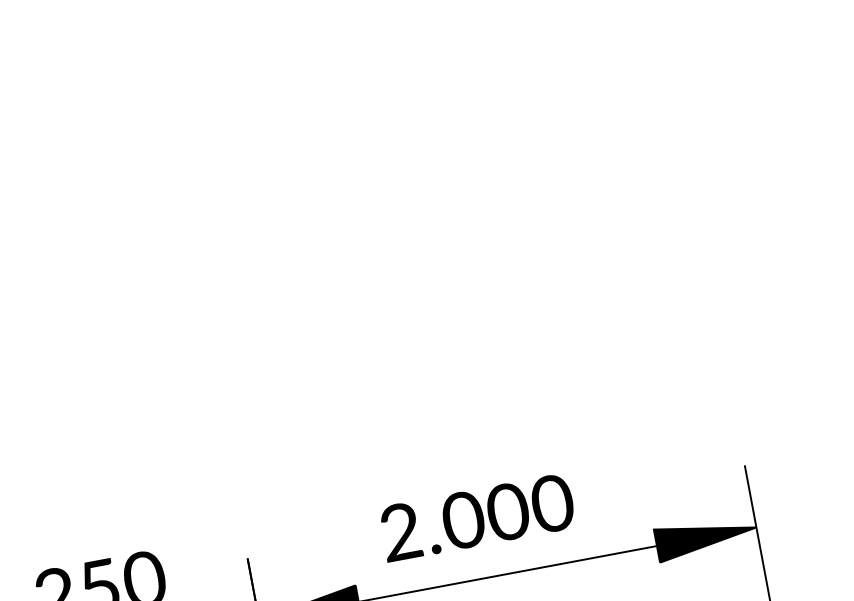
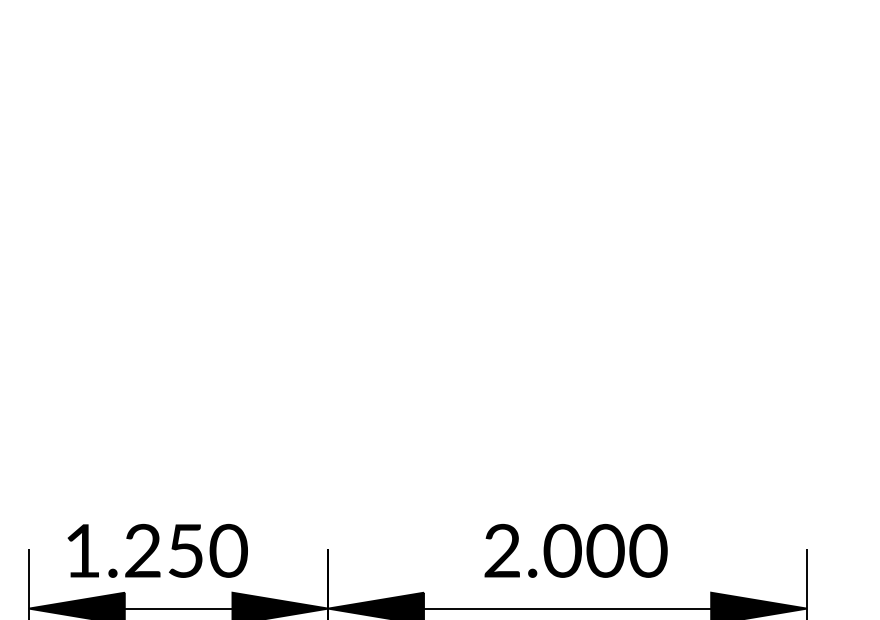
text: (476, 517) -> (575, 550), moved

